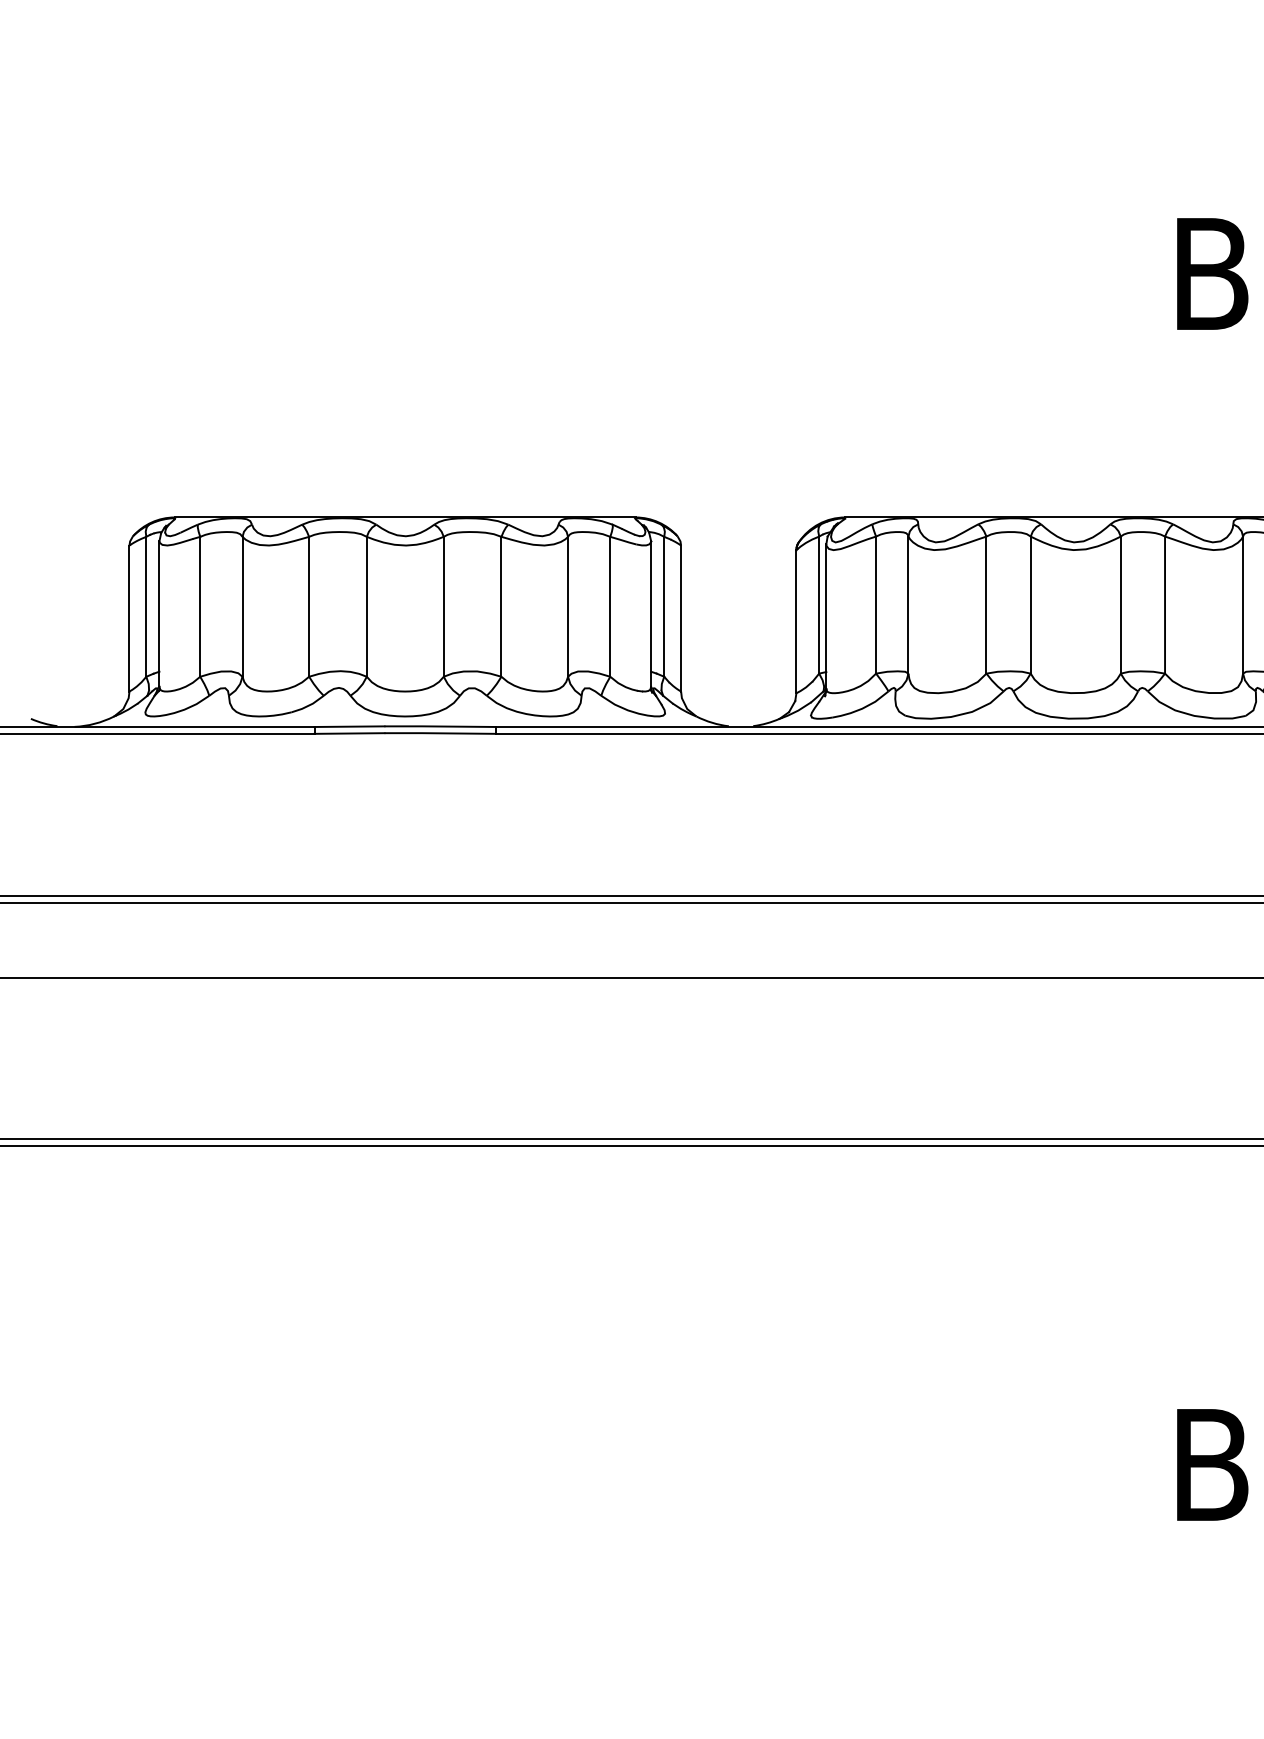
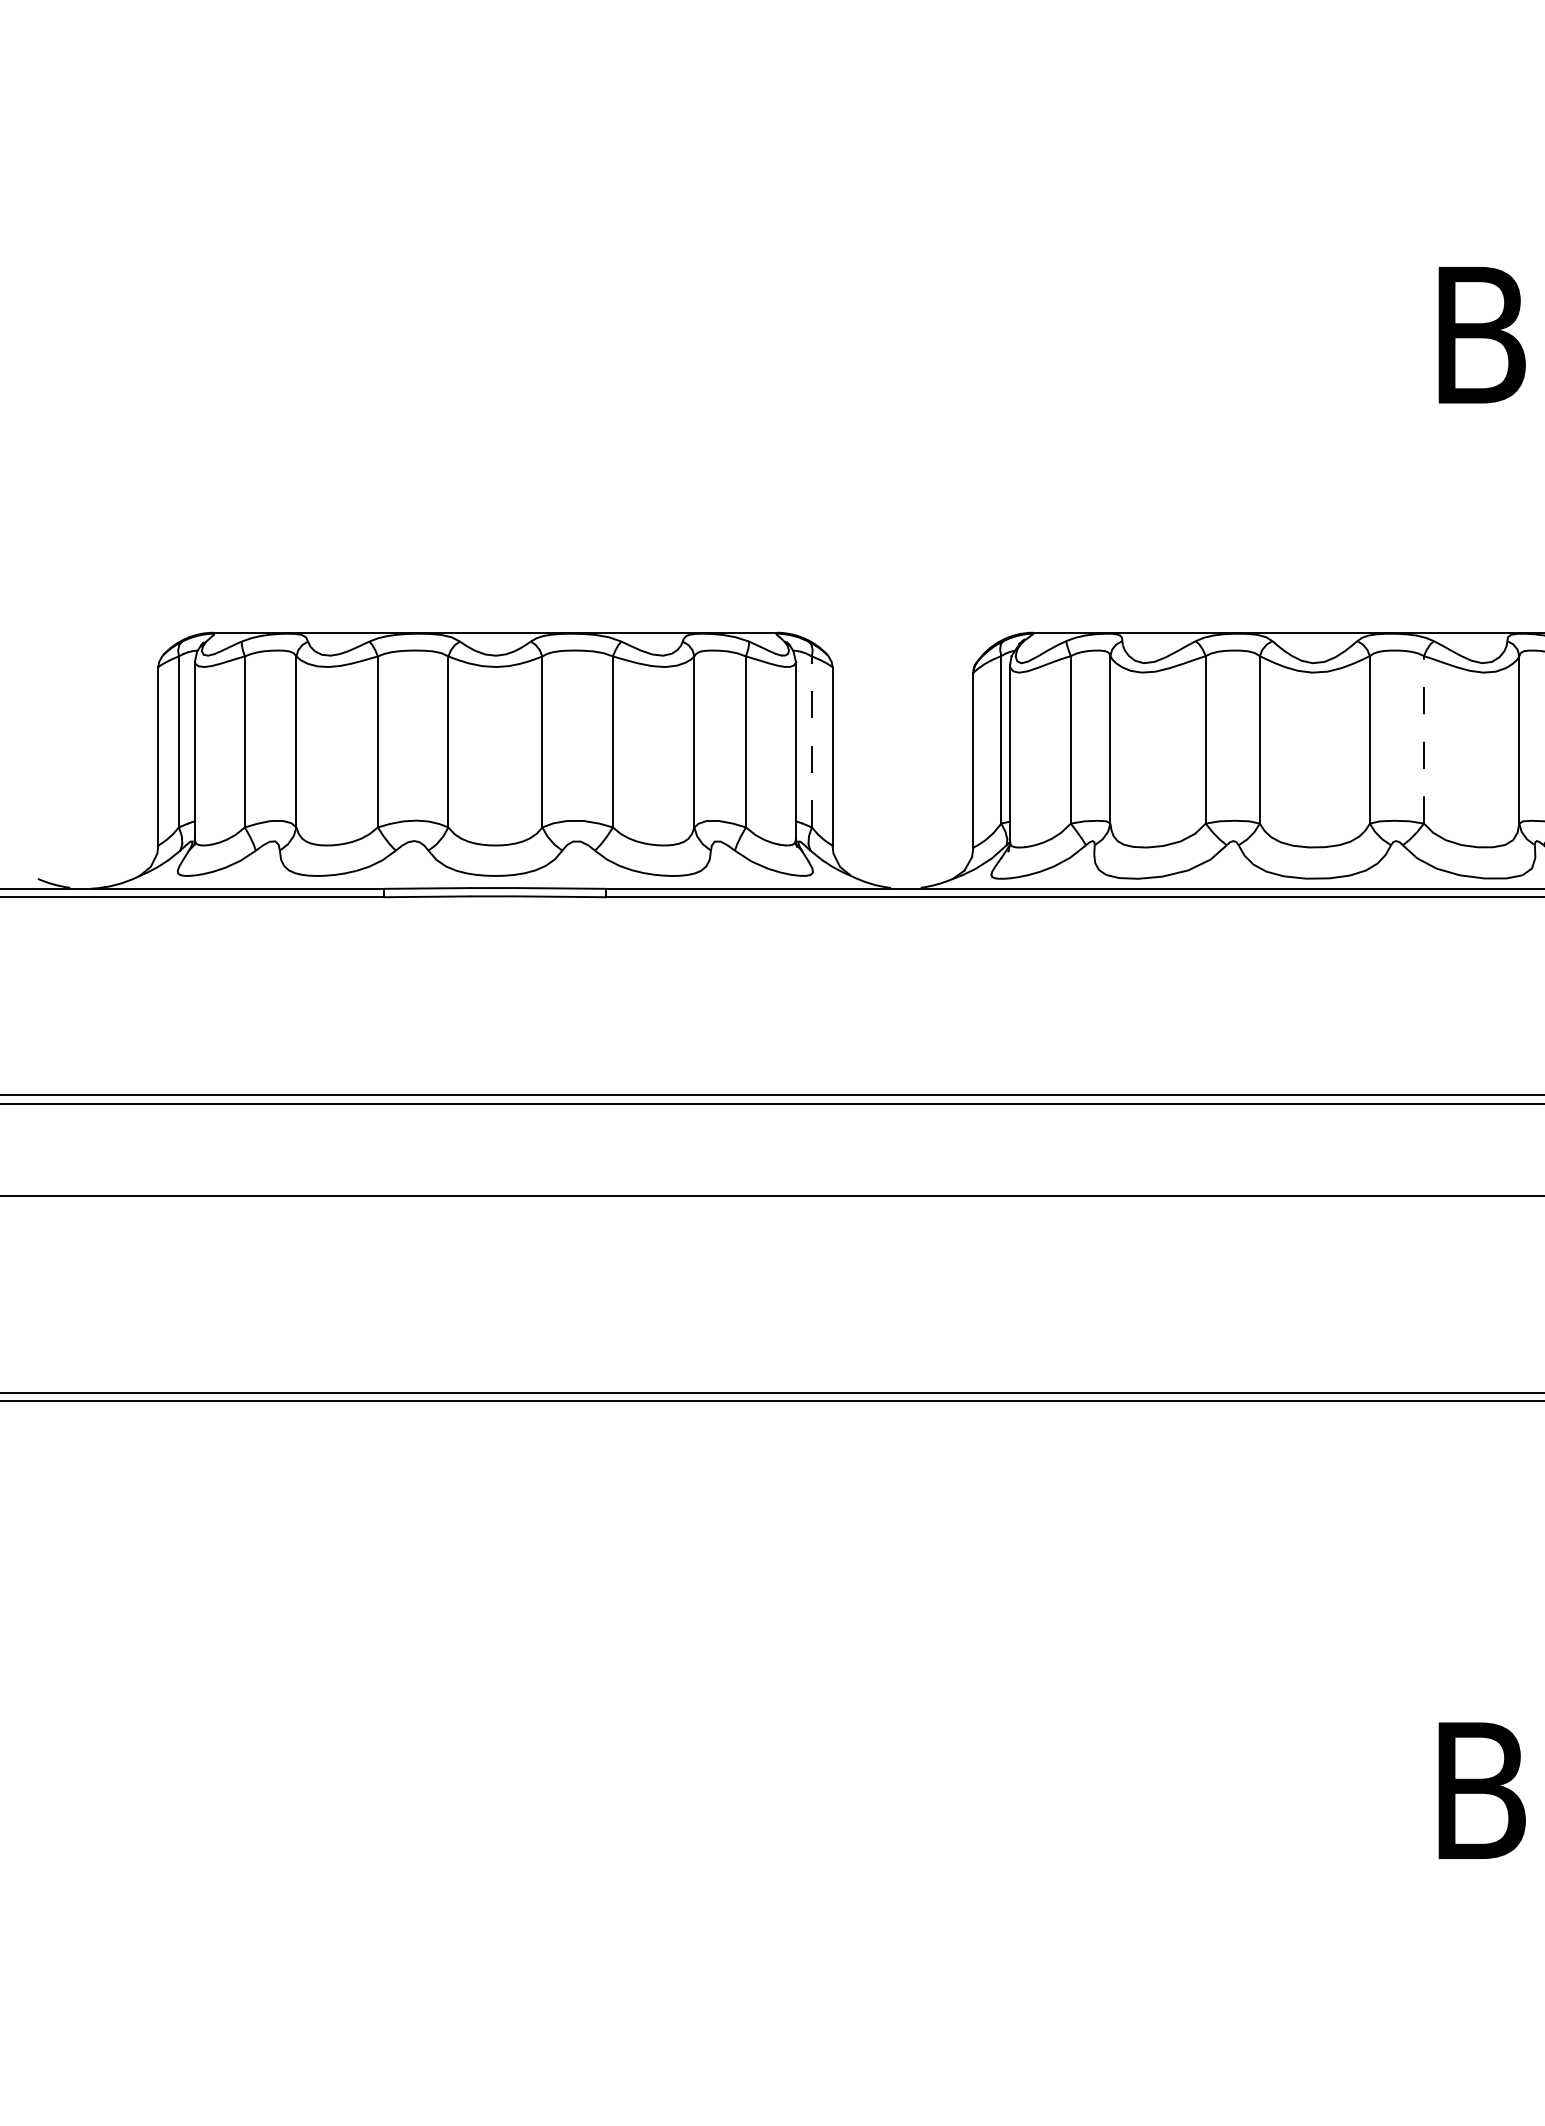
line: (1164, 604) -> (1423, 739), solid -> dashed
line: (663, 606) -> (811, 741), solid -> dashed

